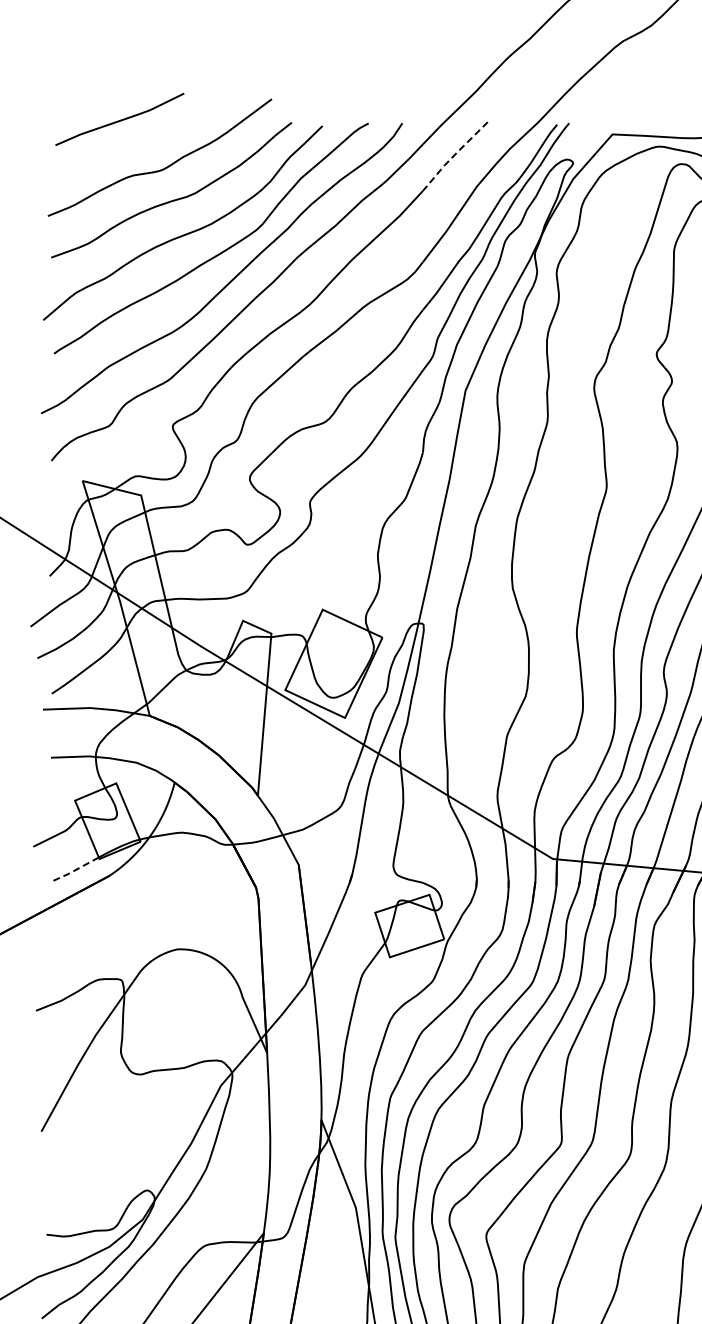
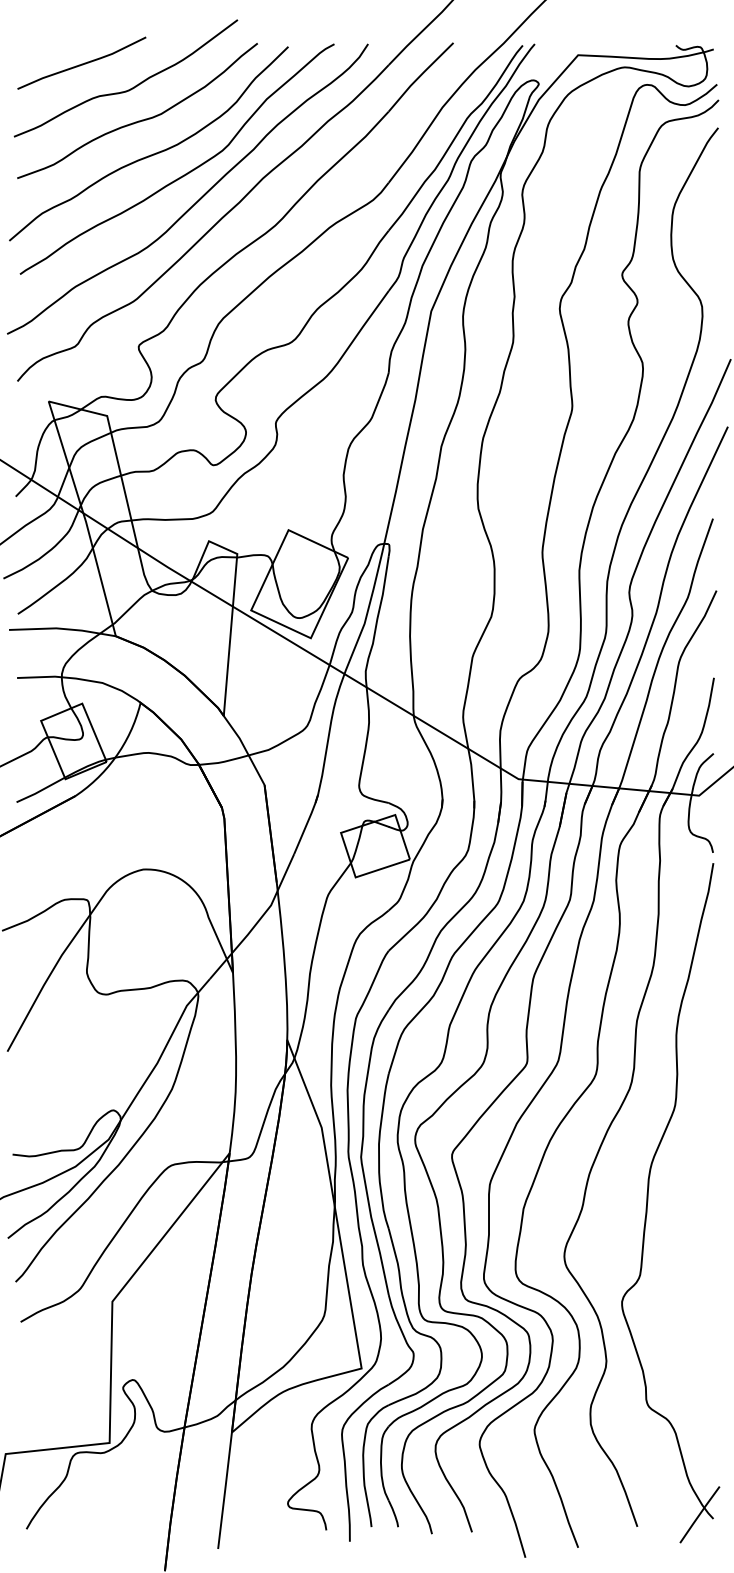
line: (119, 119) -> (81, 63), moved
line: (454, 155) -> (420, 76), dashed -> solid
line: (74, 871) -> (40, 791), dashed -> solid

